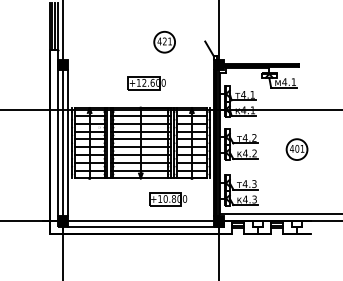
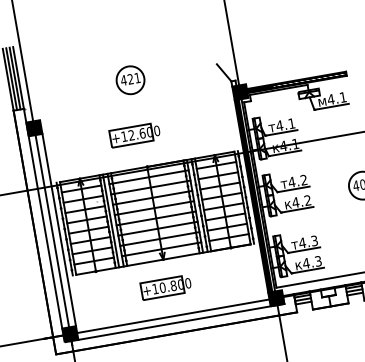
part: (164, 41) -> (130, 79), moved
part: (146, 83) -> (134, 135), moved
part: (168, 199) -> (166, 287), moved

